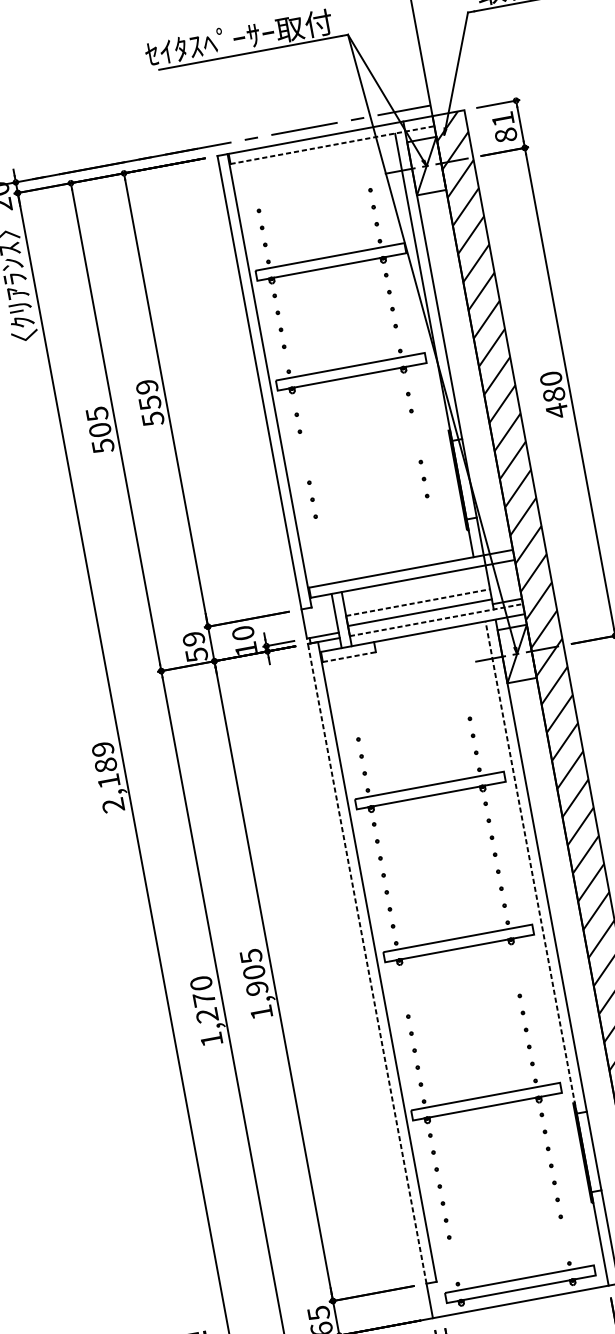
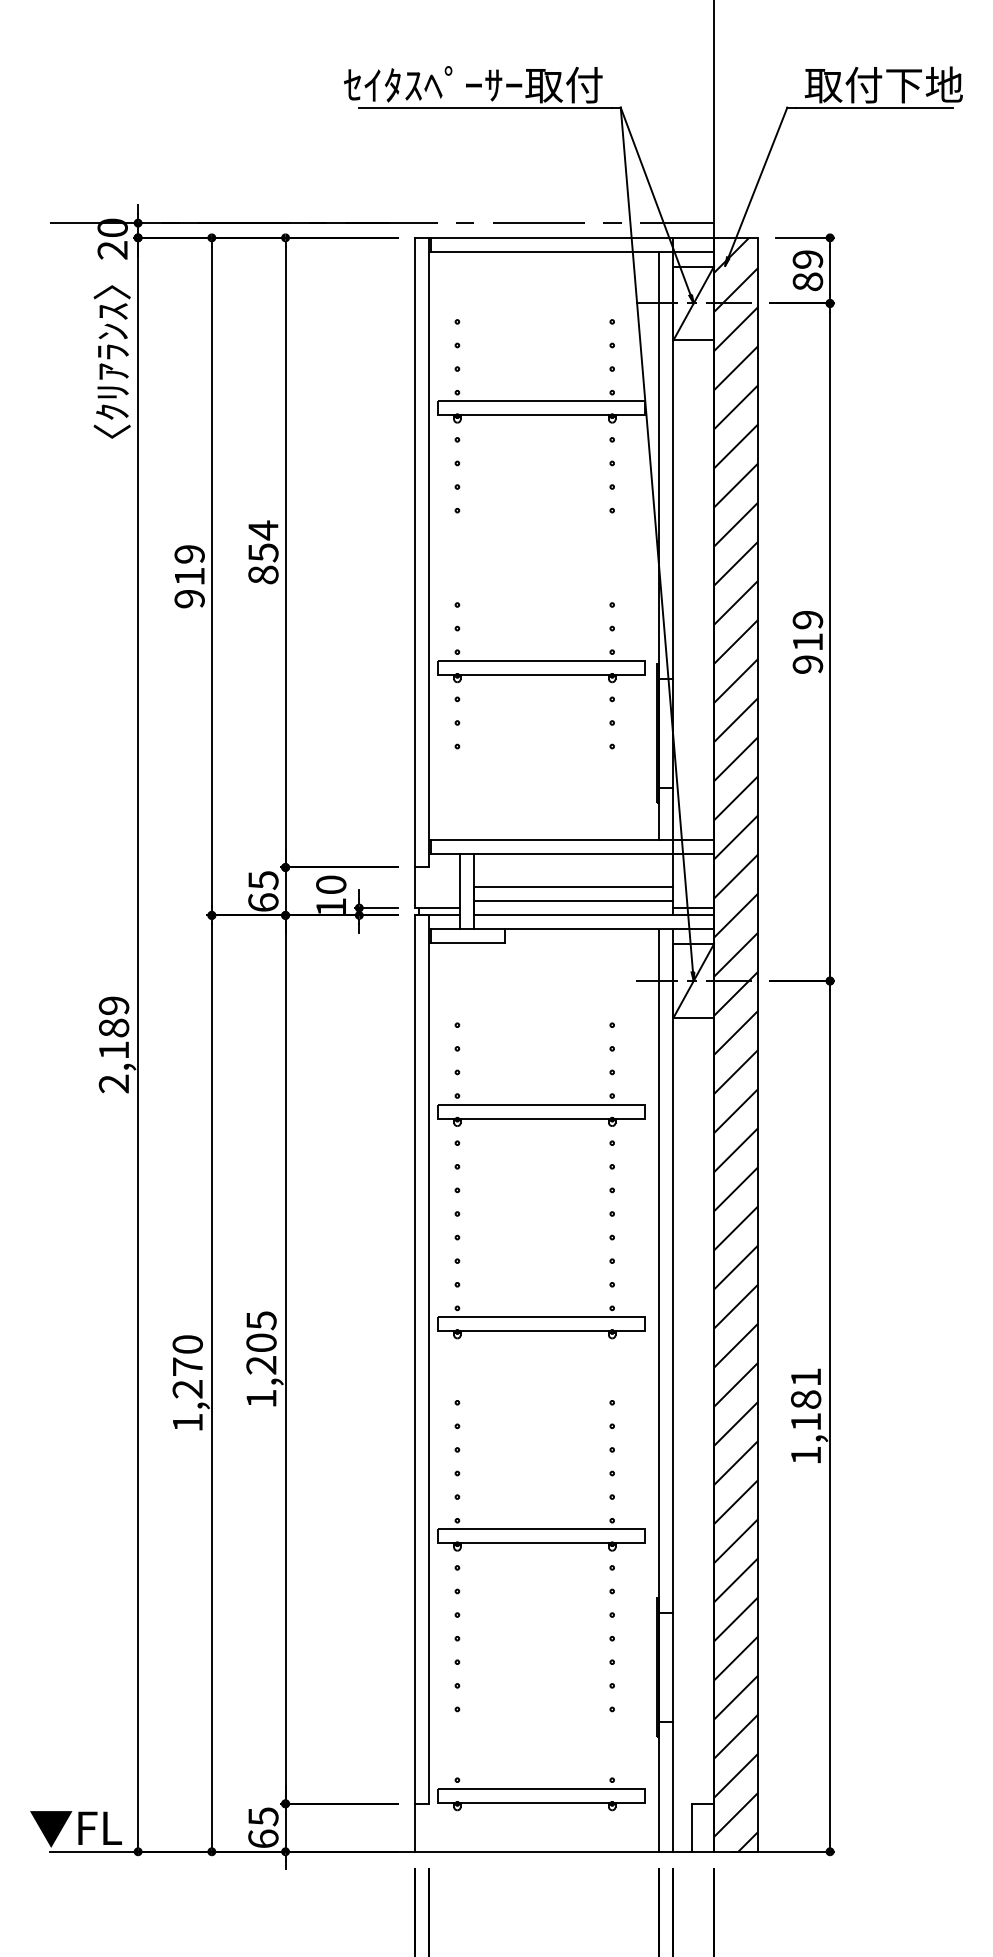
text: (502, 119) -> (807, 259), 81 -> 89
line: (332, 144) -> (572, 251), dashed -> solid
part: (351, 370) -> (541, 666), moved
text: (553, 395) -> (807, 642), 480 -> 919
text: (150, 402) -> (263, 552), 559 -> 854
text: (100, 430) -> (189, 576), 505 -> 919
line: (418, 602) -> (573, 887), dashed -> solid
line: (436, 620) -> (594, 915), dashed -> solid
text: (195, 646) -> (263, 891), 59 -> 65
line: (349, 657) -> (467, 943), dashed -> solid
part: (431, 796) -> (541, 1119), moved
line: (531, 867) -> (659, 1270), dashed -> solid
line: (367, 963) -> (415, 1359), dashed -> solid
text: (257, 988) -> (261, 1365), 1,905 -> 1,205
part: (487, 1106) -> (541, 1543), moved
part: (520, 1283) -> (541, 1794), moved

